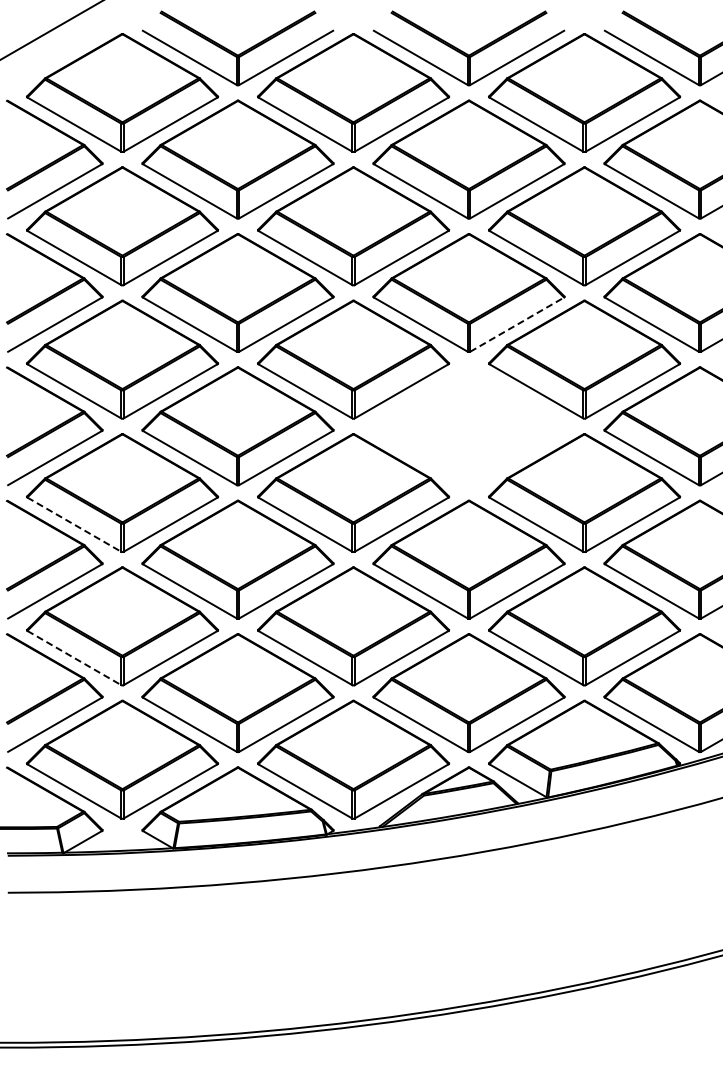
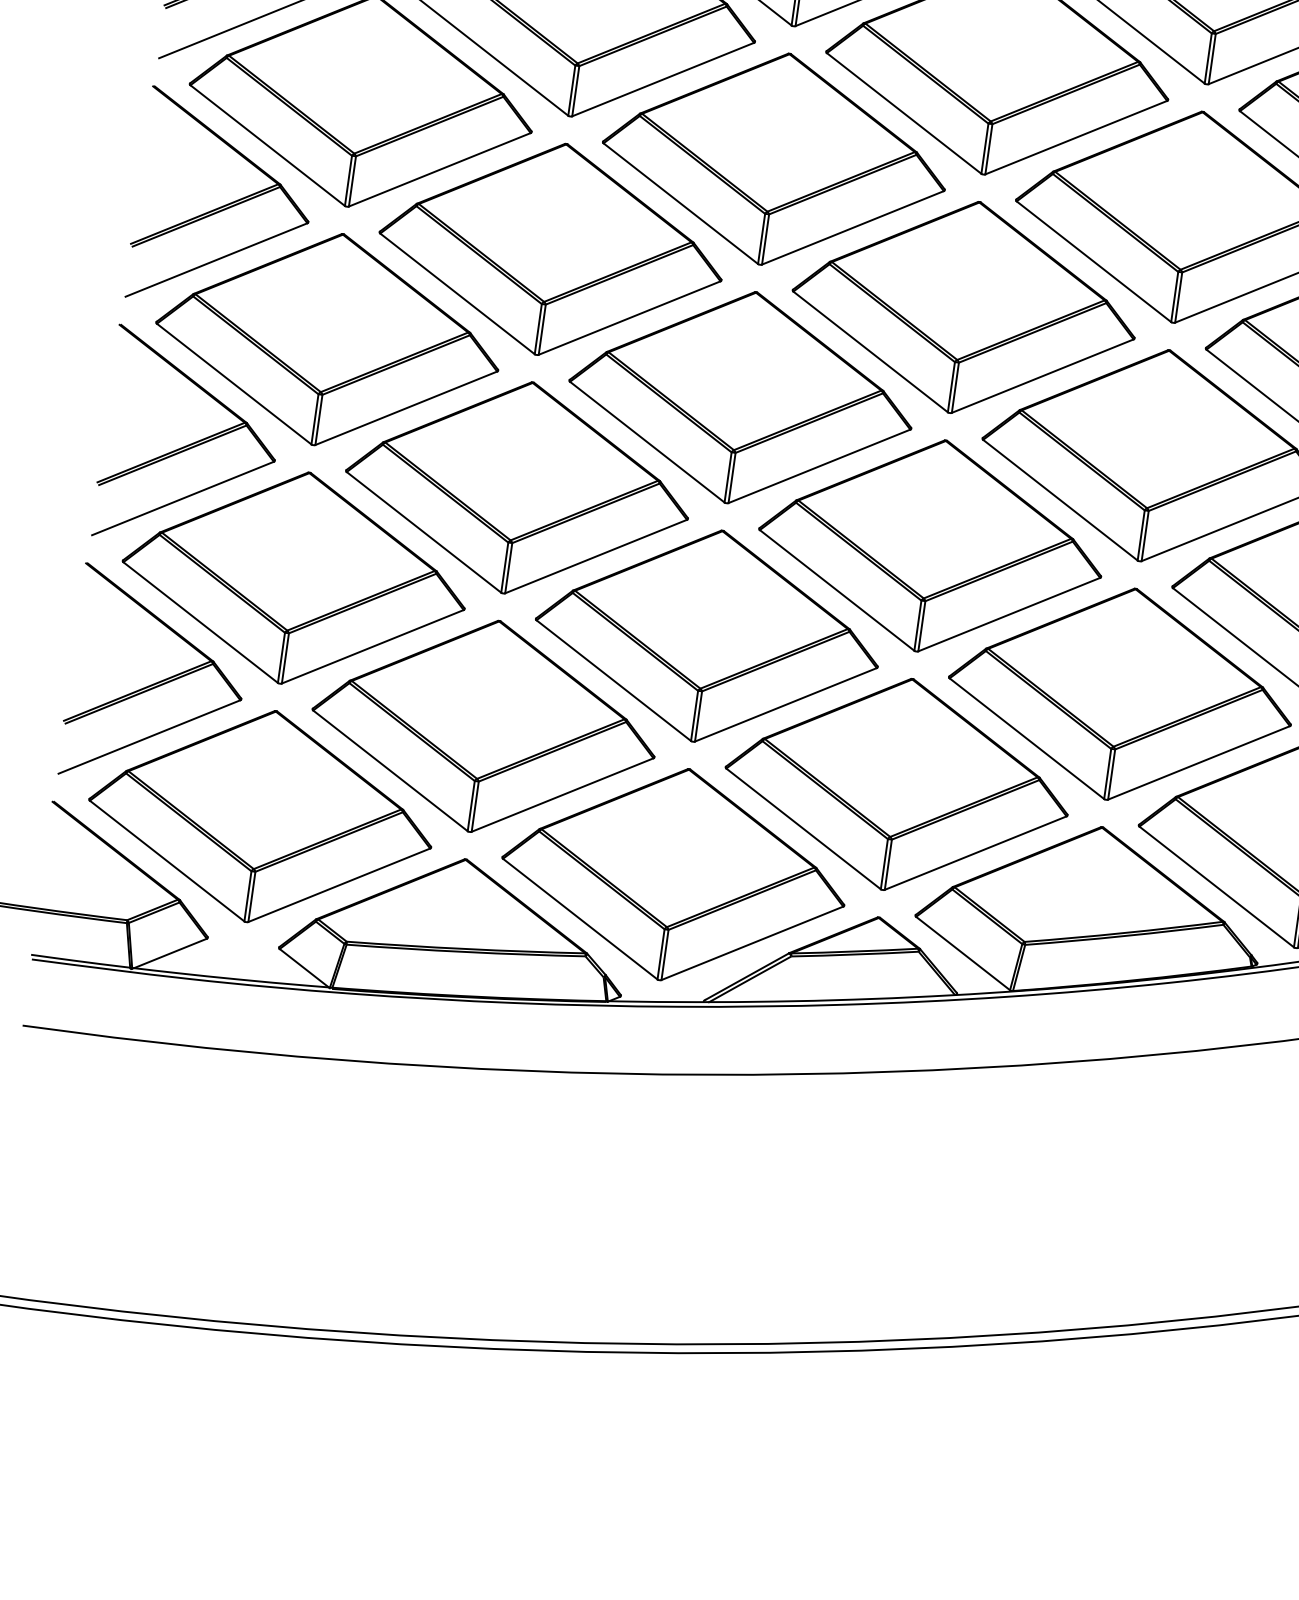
line: (517, 324) -> (1076, 137), dashed -> solid
part: (468, 426) -> (963, 307), added
line: (74, 524) -> (234, 383), dashed -> solid
line: (74, 658) -> (200, 623), dashed -> solid

